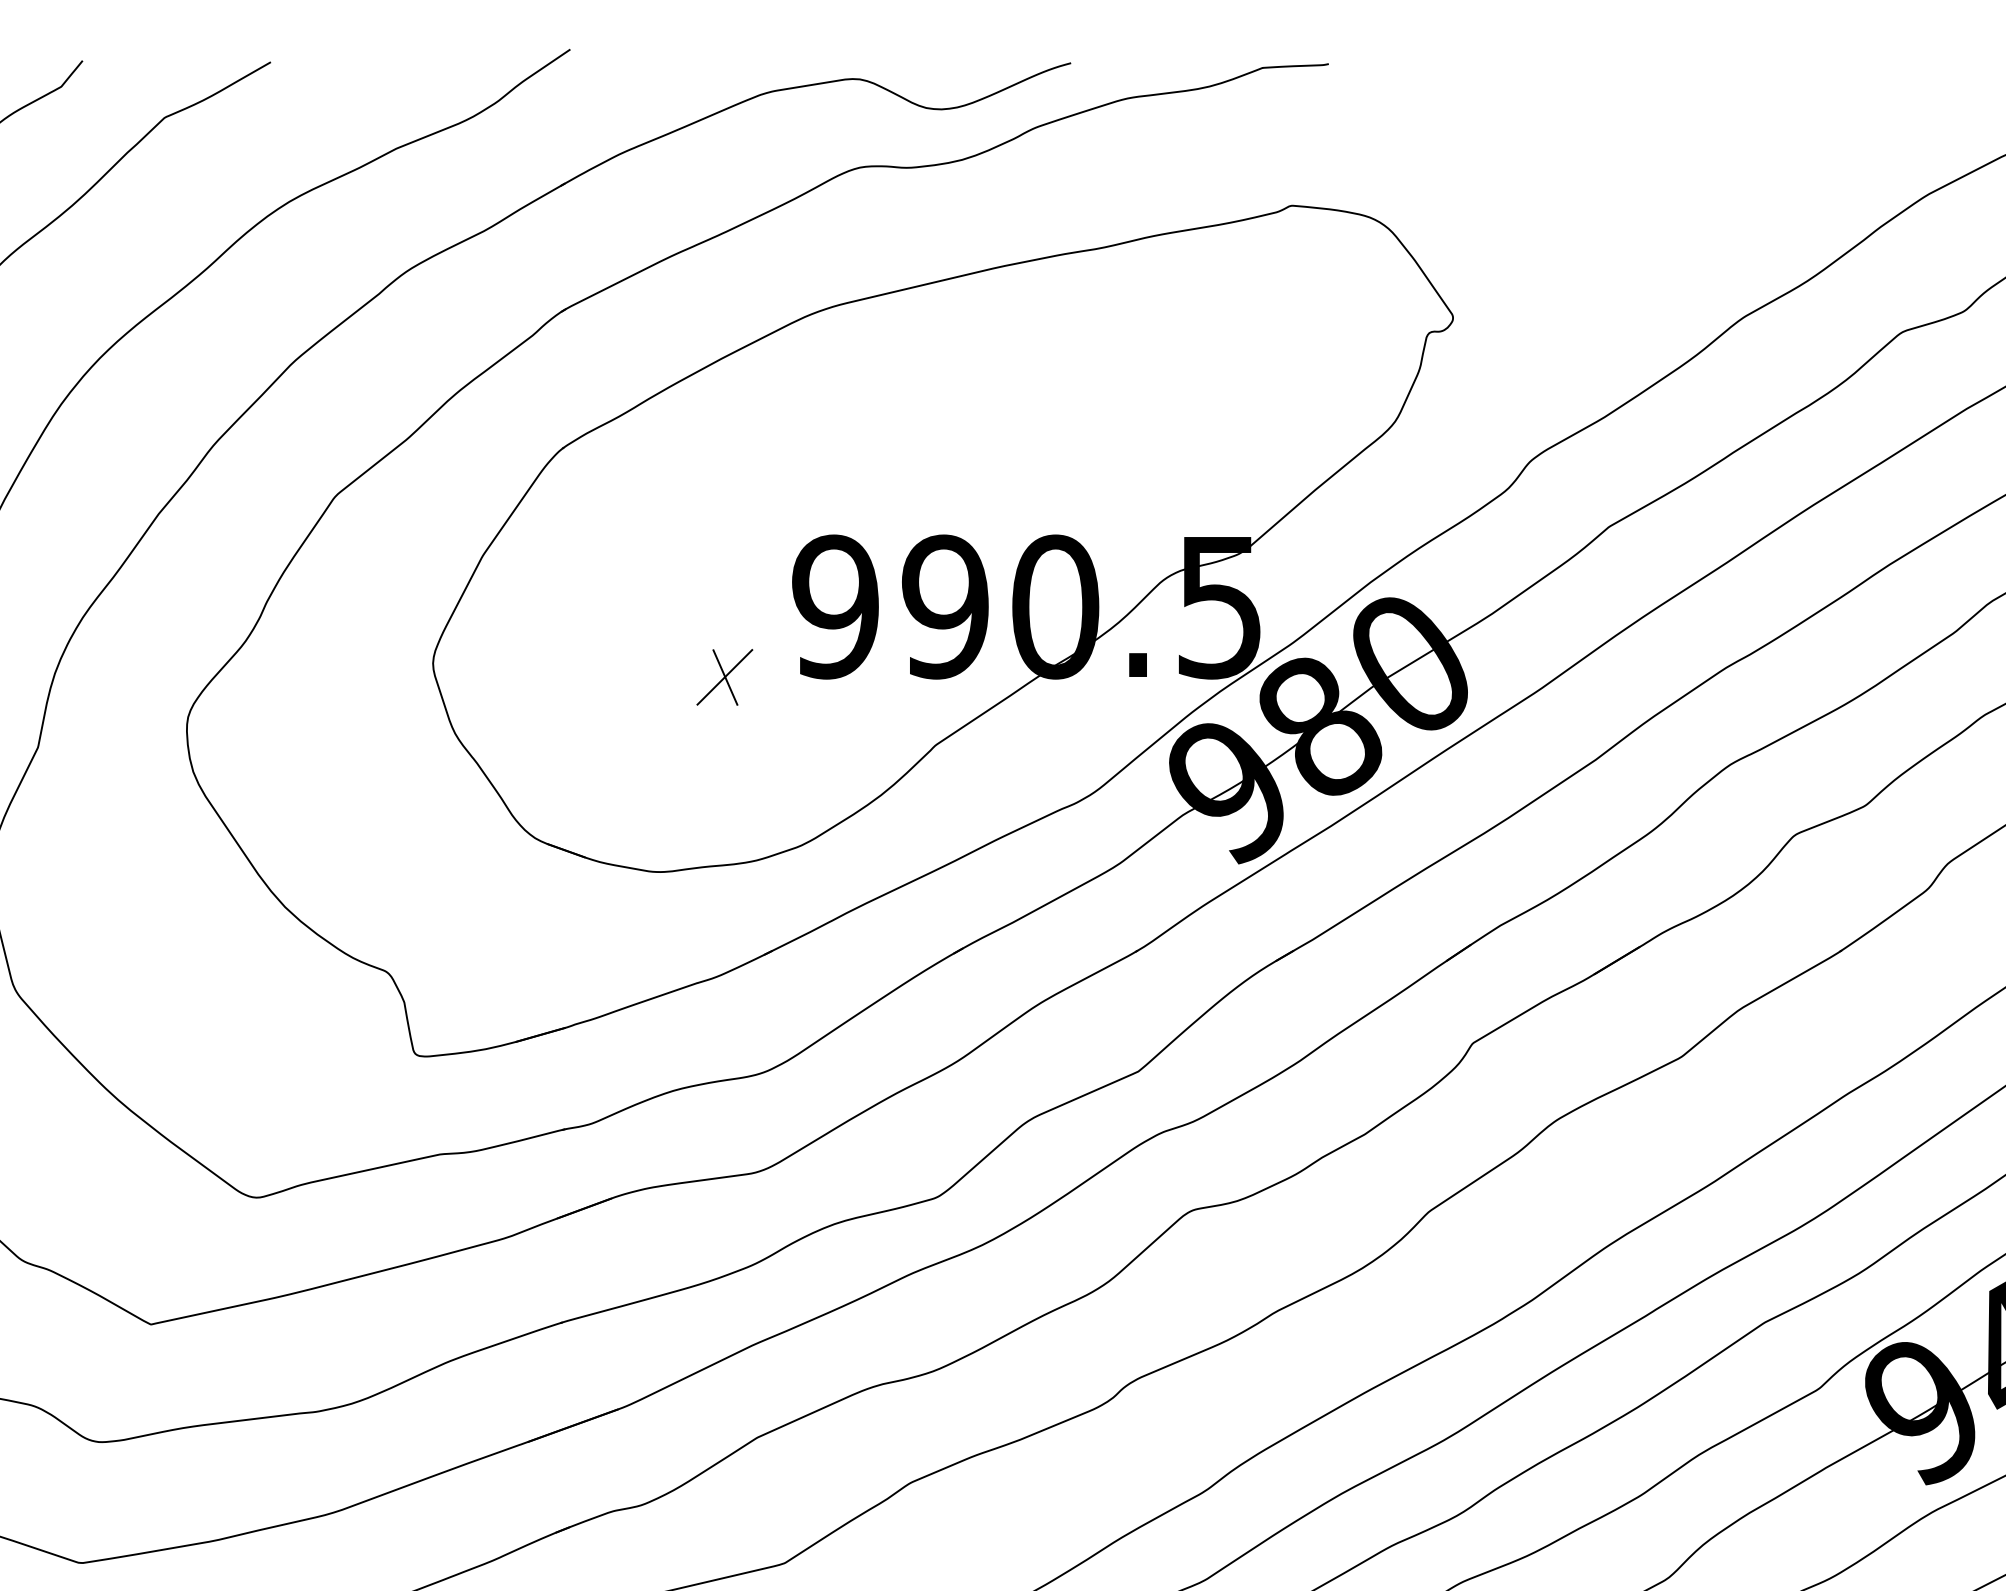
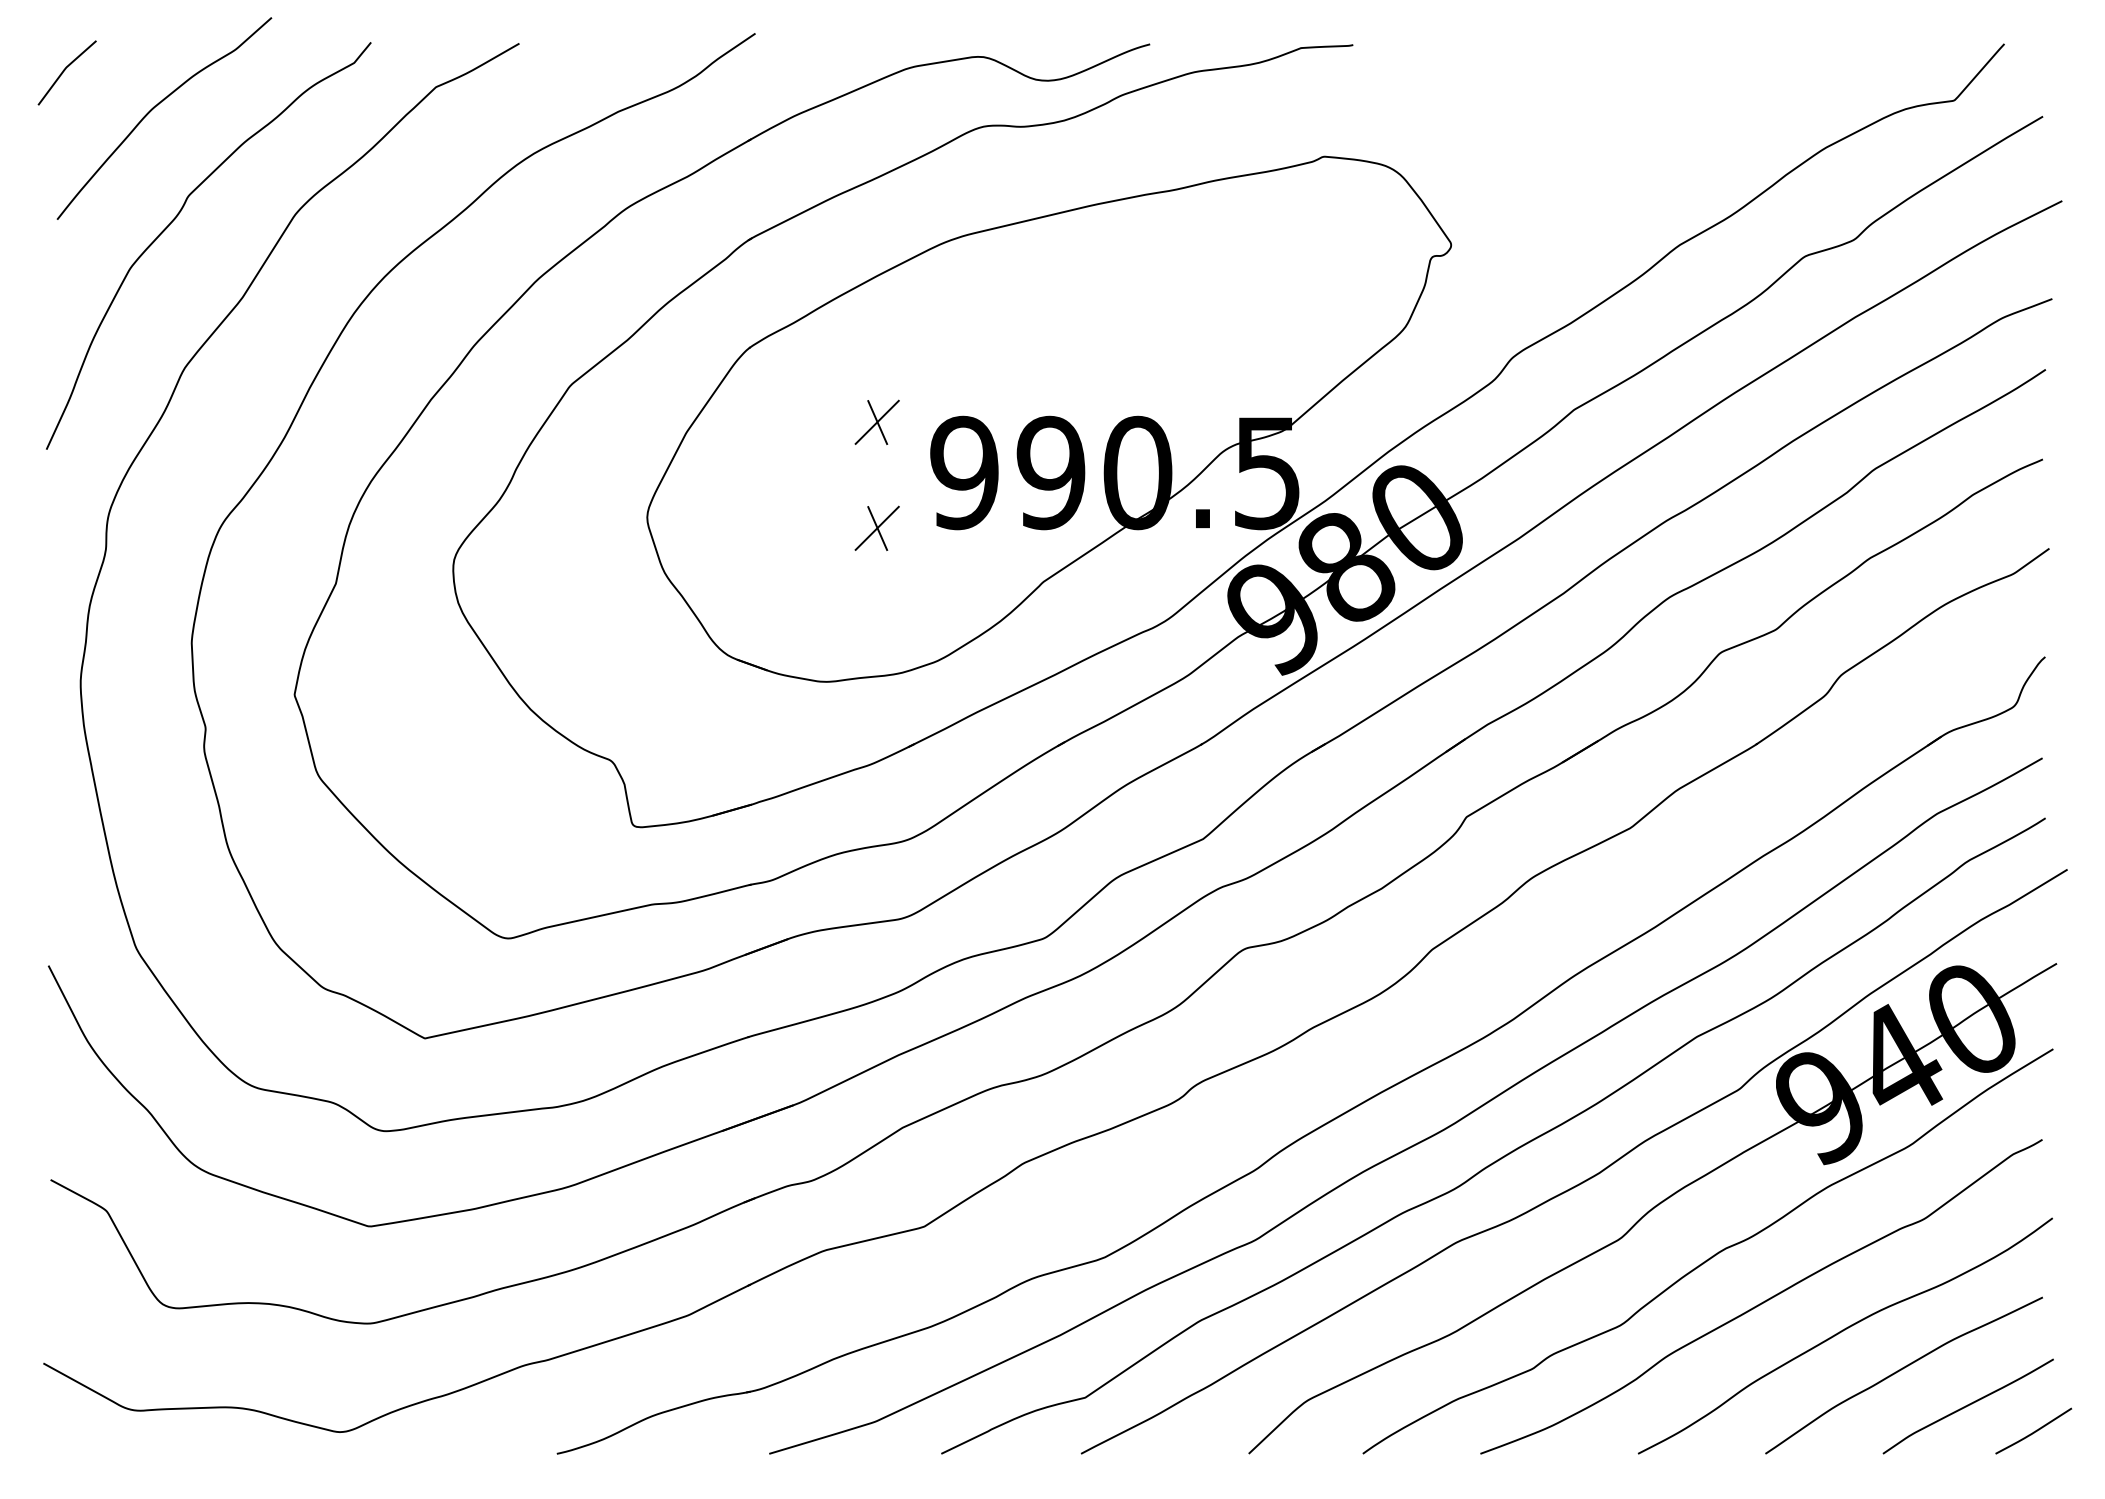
part: (723, 541) -> (876, 421), added

